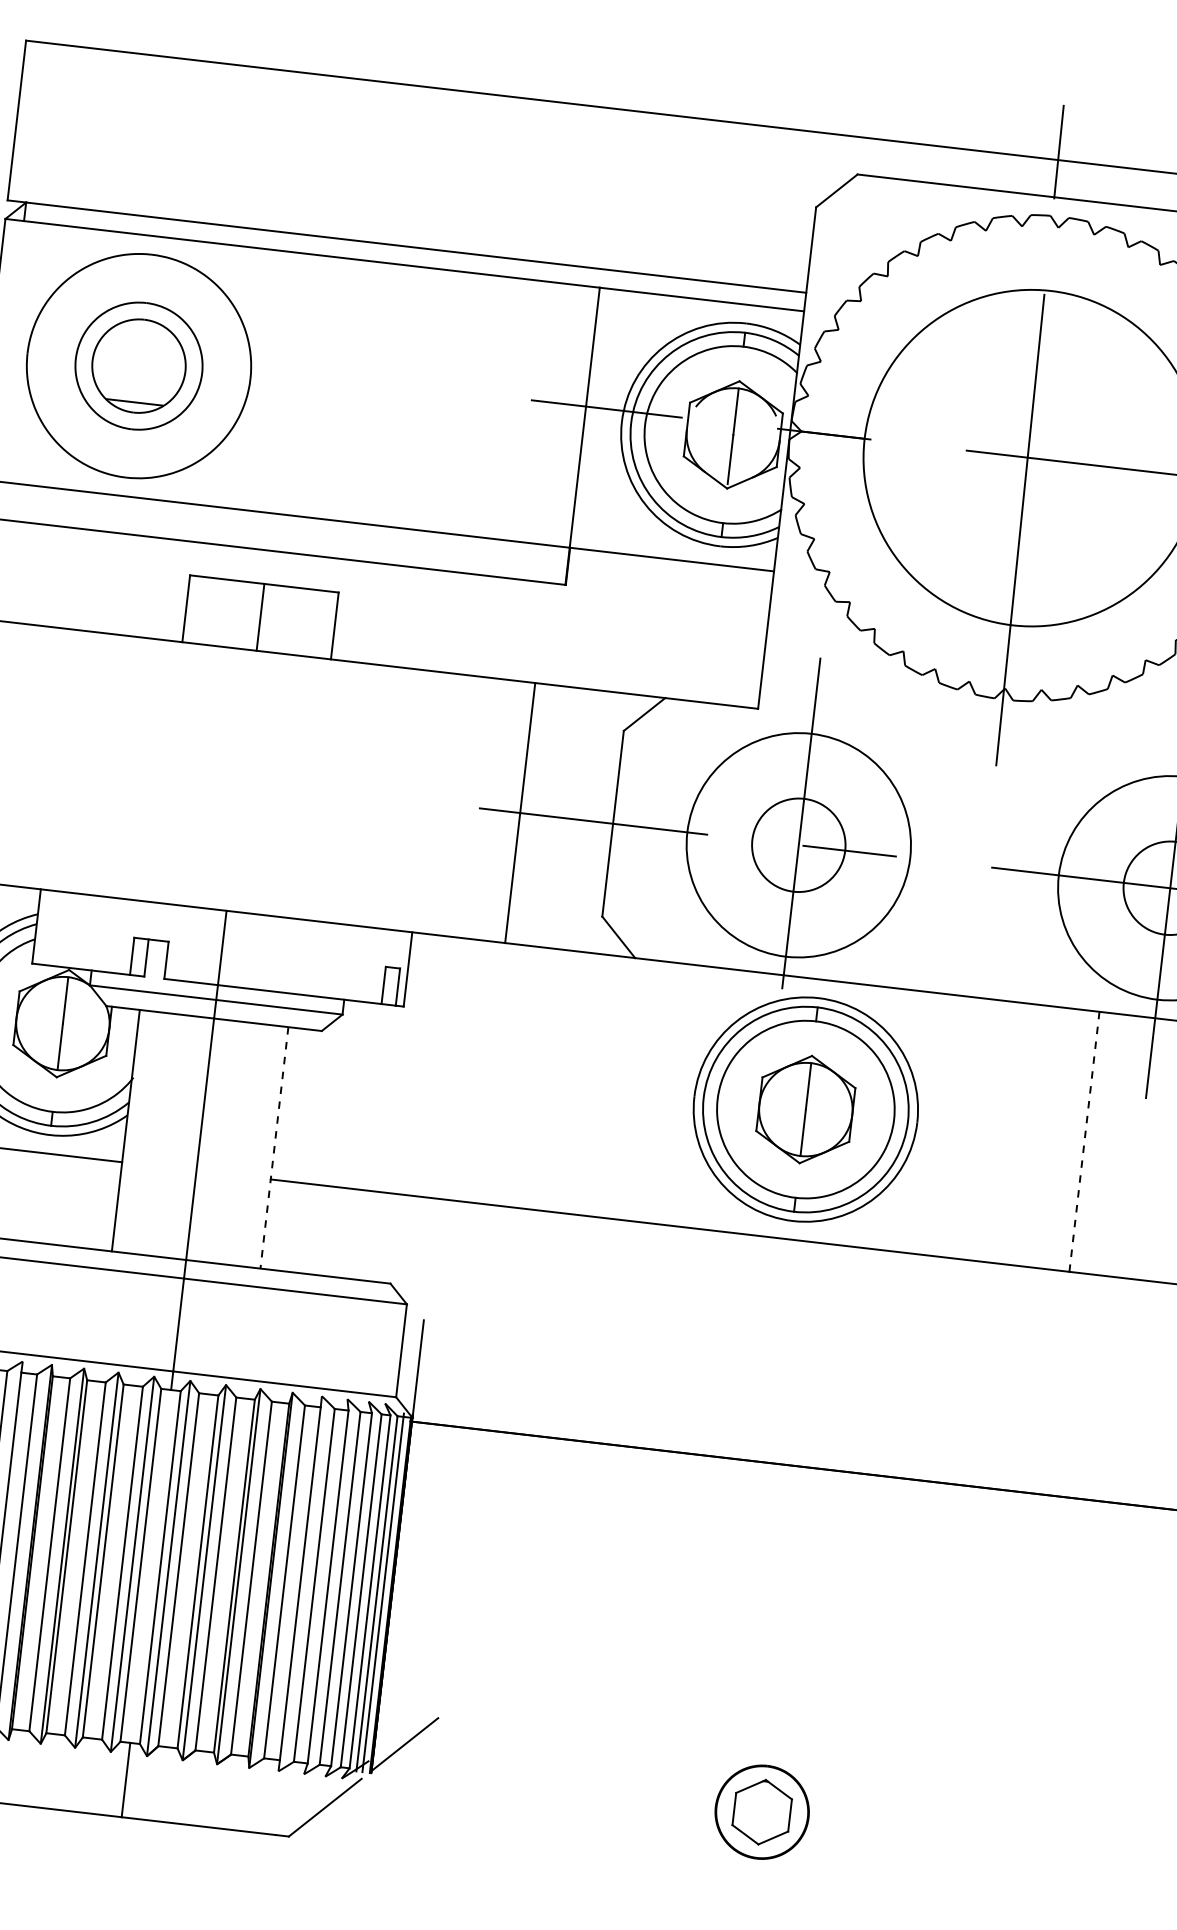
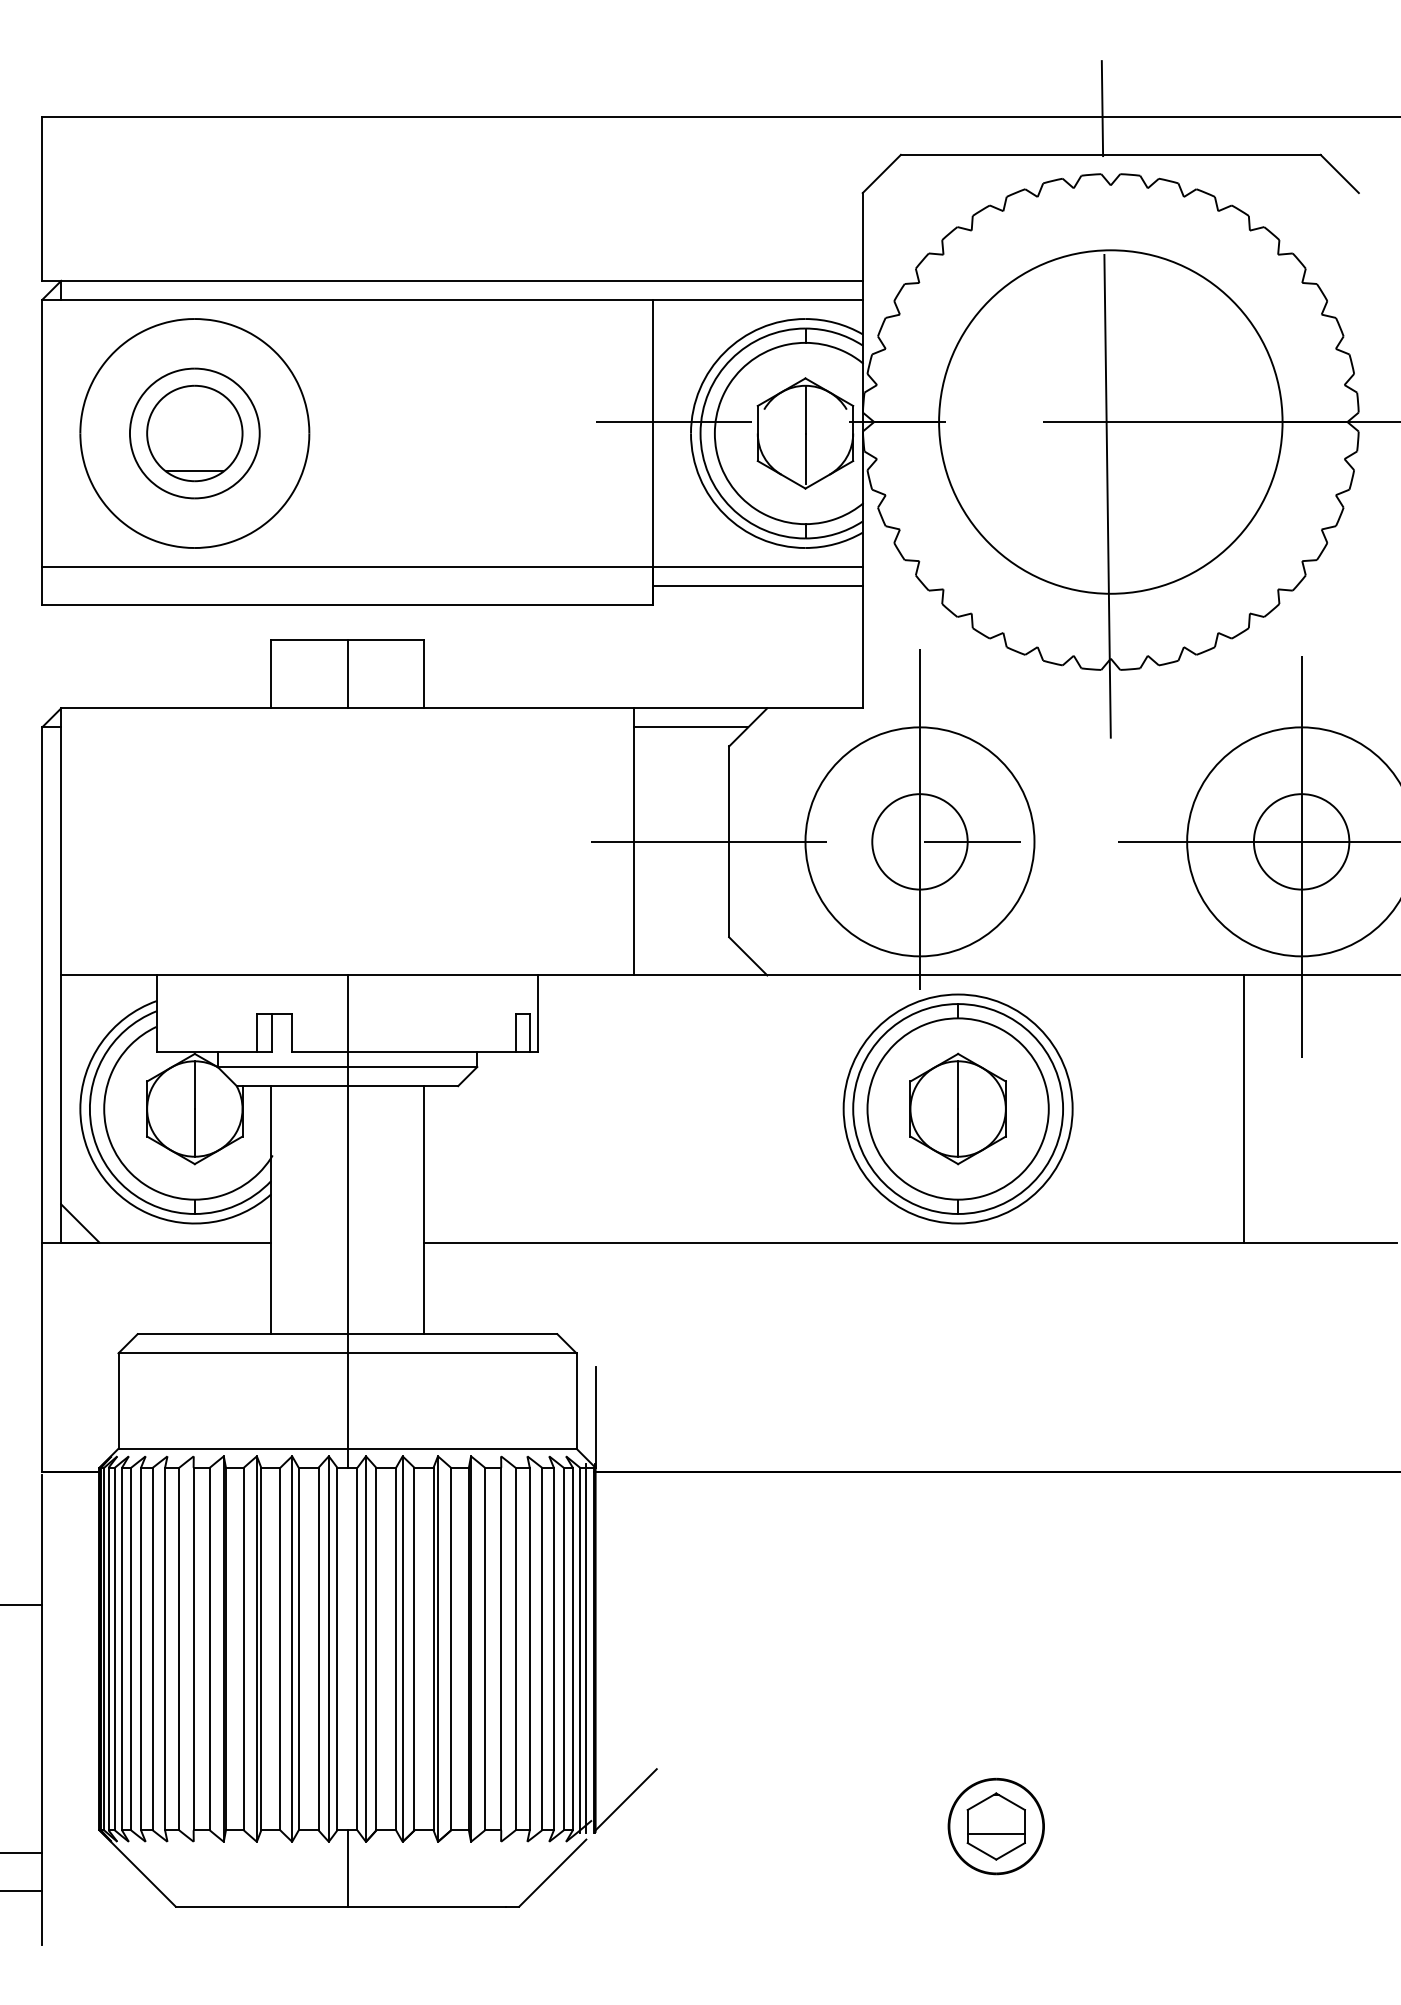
line: (669, 578) -> (757, 586), added
line: (588, 708) -> (690, 727), added
line: (1084, 1142) -> (1244, 1109), dashed -> solid
line: (274, 1148) -> (423, 1210), dashed -> solid
line: (760, 1818) -> (995, 1833), added

